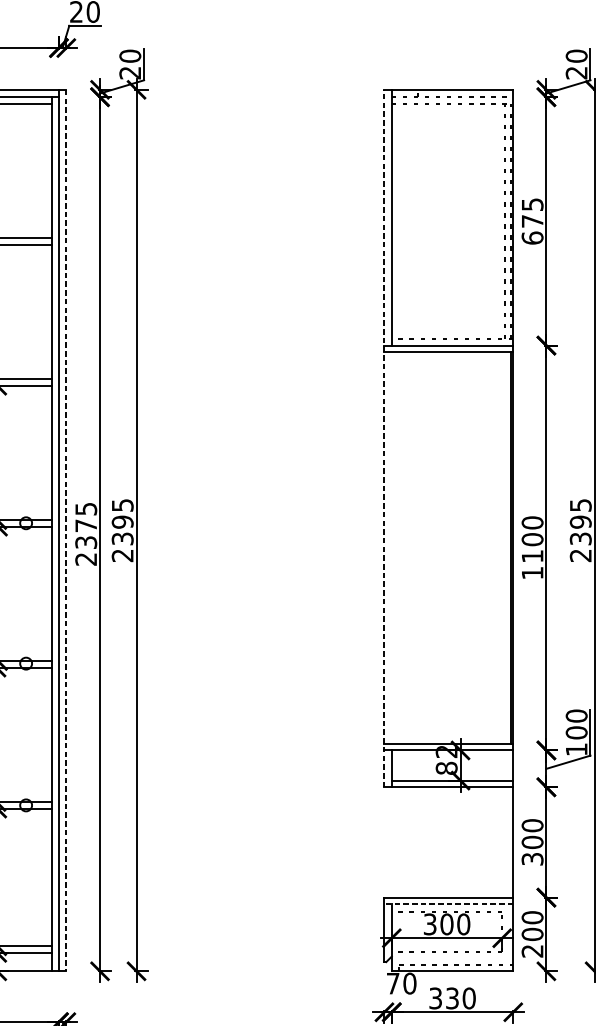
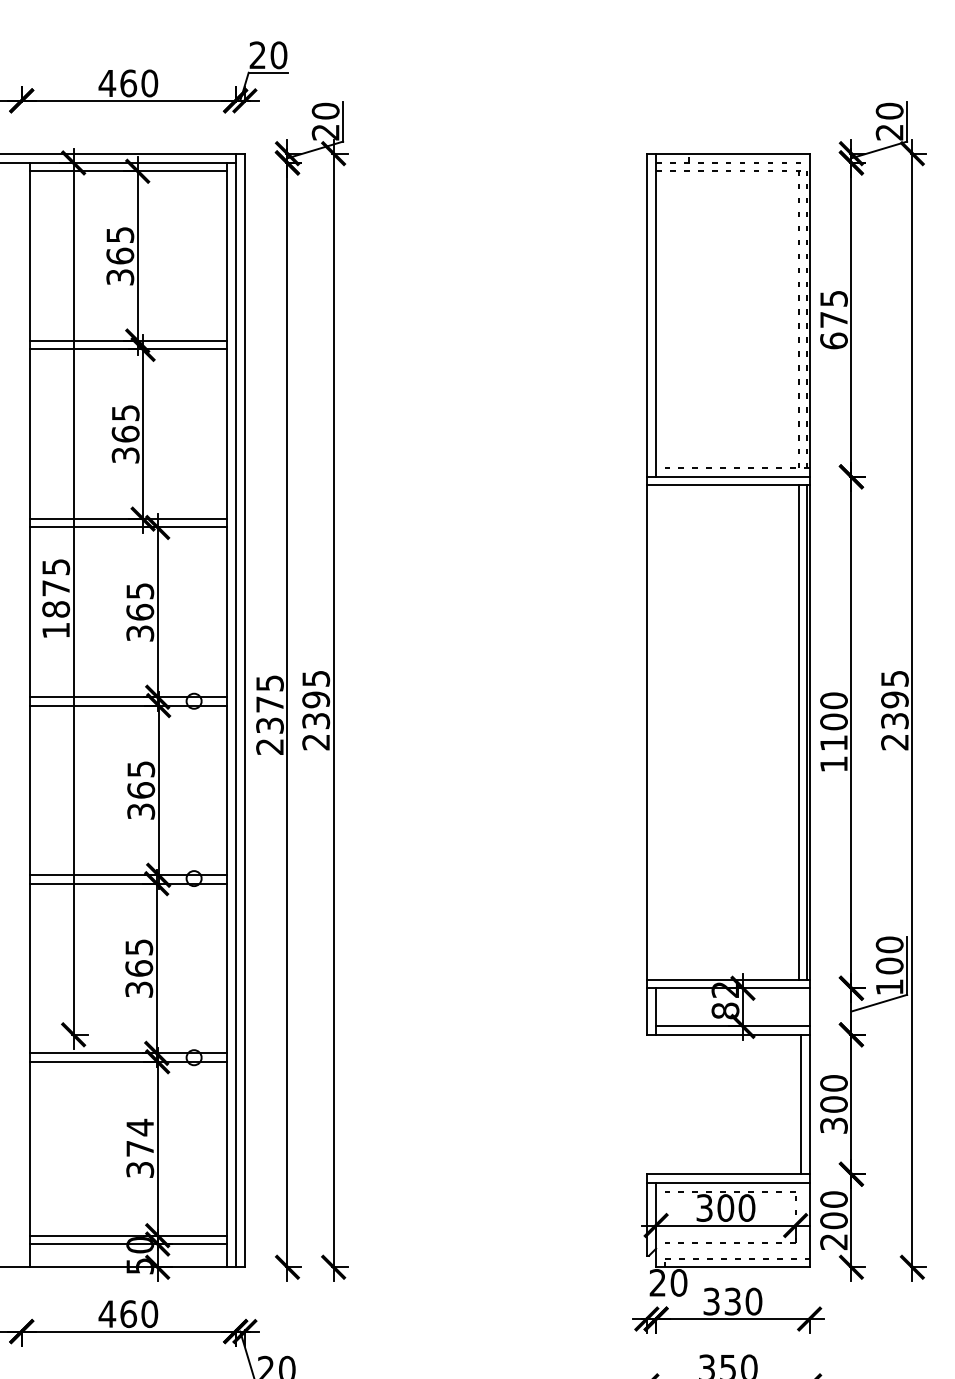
line: (384, 438) -> (646, 594), dashed -> solid
line: (66, 530) -> (244, 710), dashed -> solid
line: (504, 548) -> (798, 732), added
line: (506, 842) -> (801, 1104), added
line: (448, 904) -> (727, 1182), dashed -> solid
text: (392, 983) -> (657, 1282), 70 -> 20

